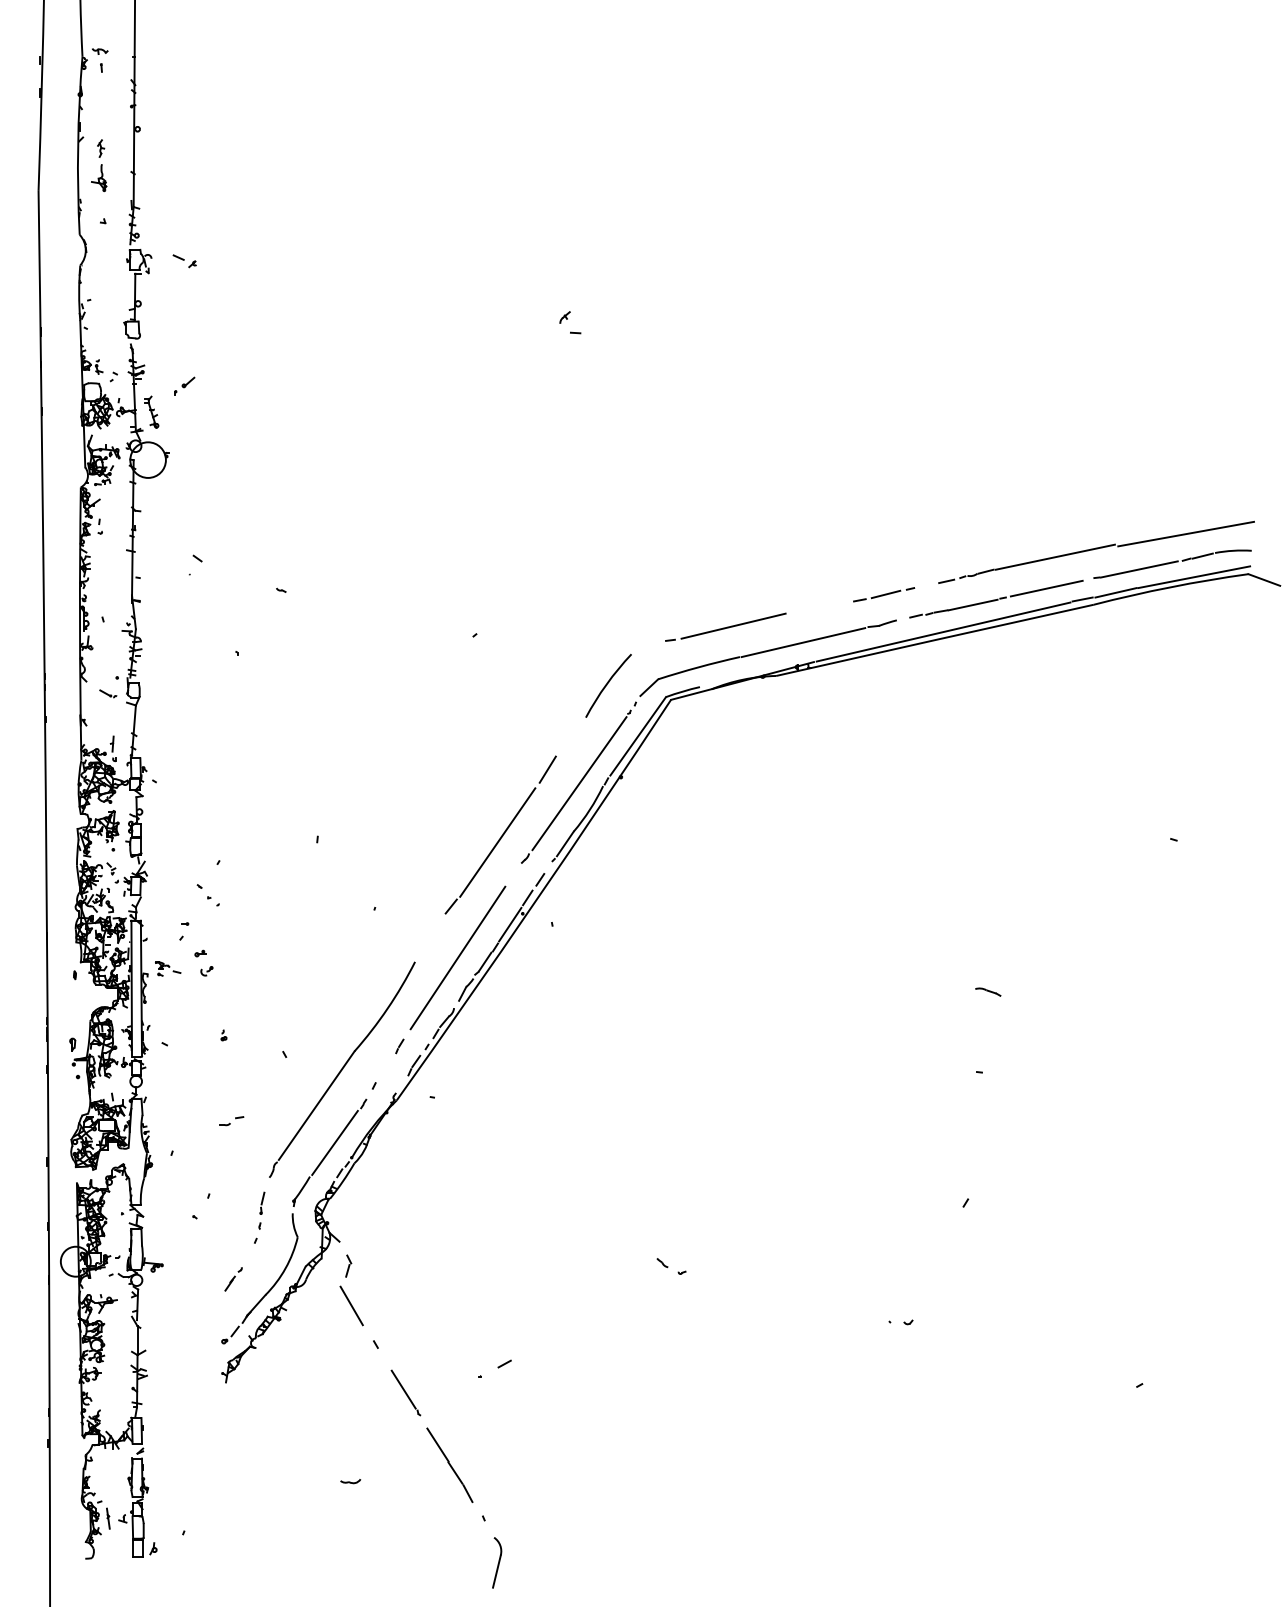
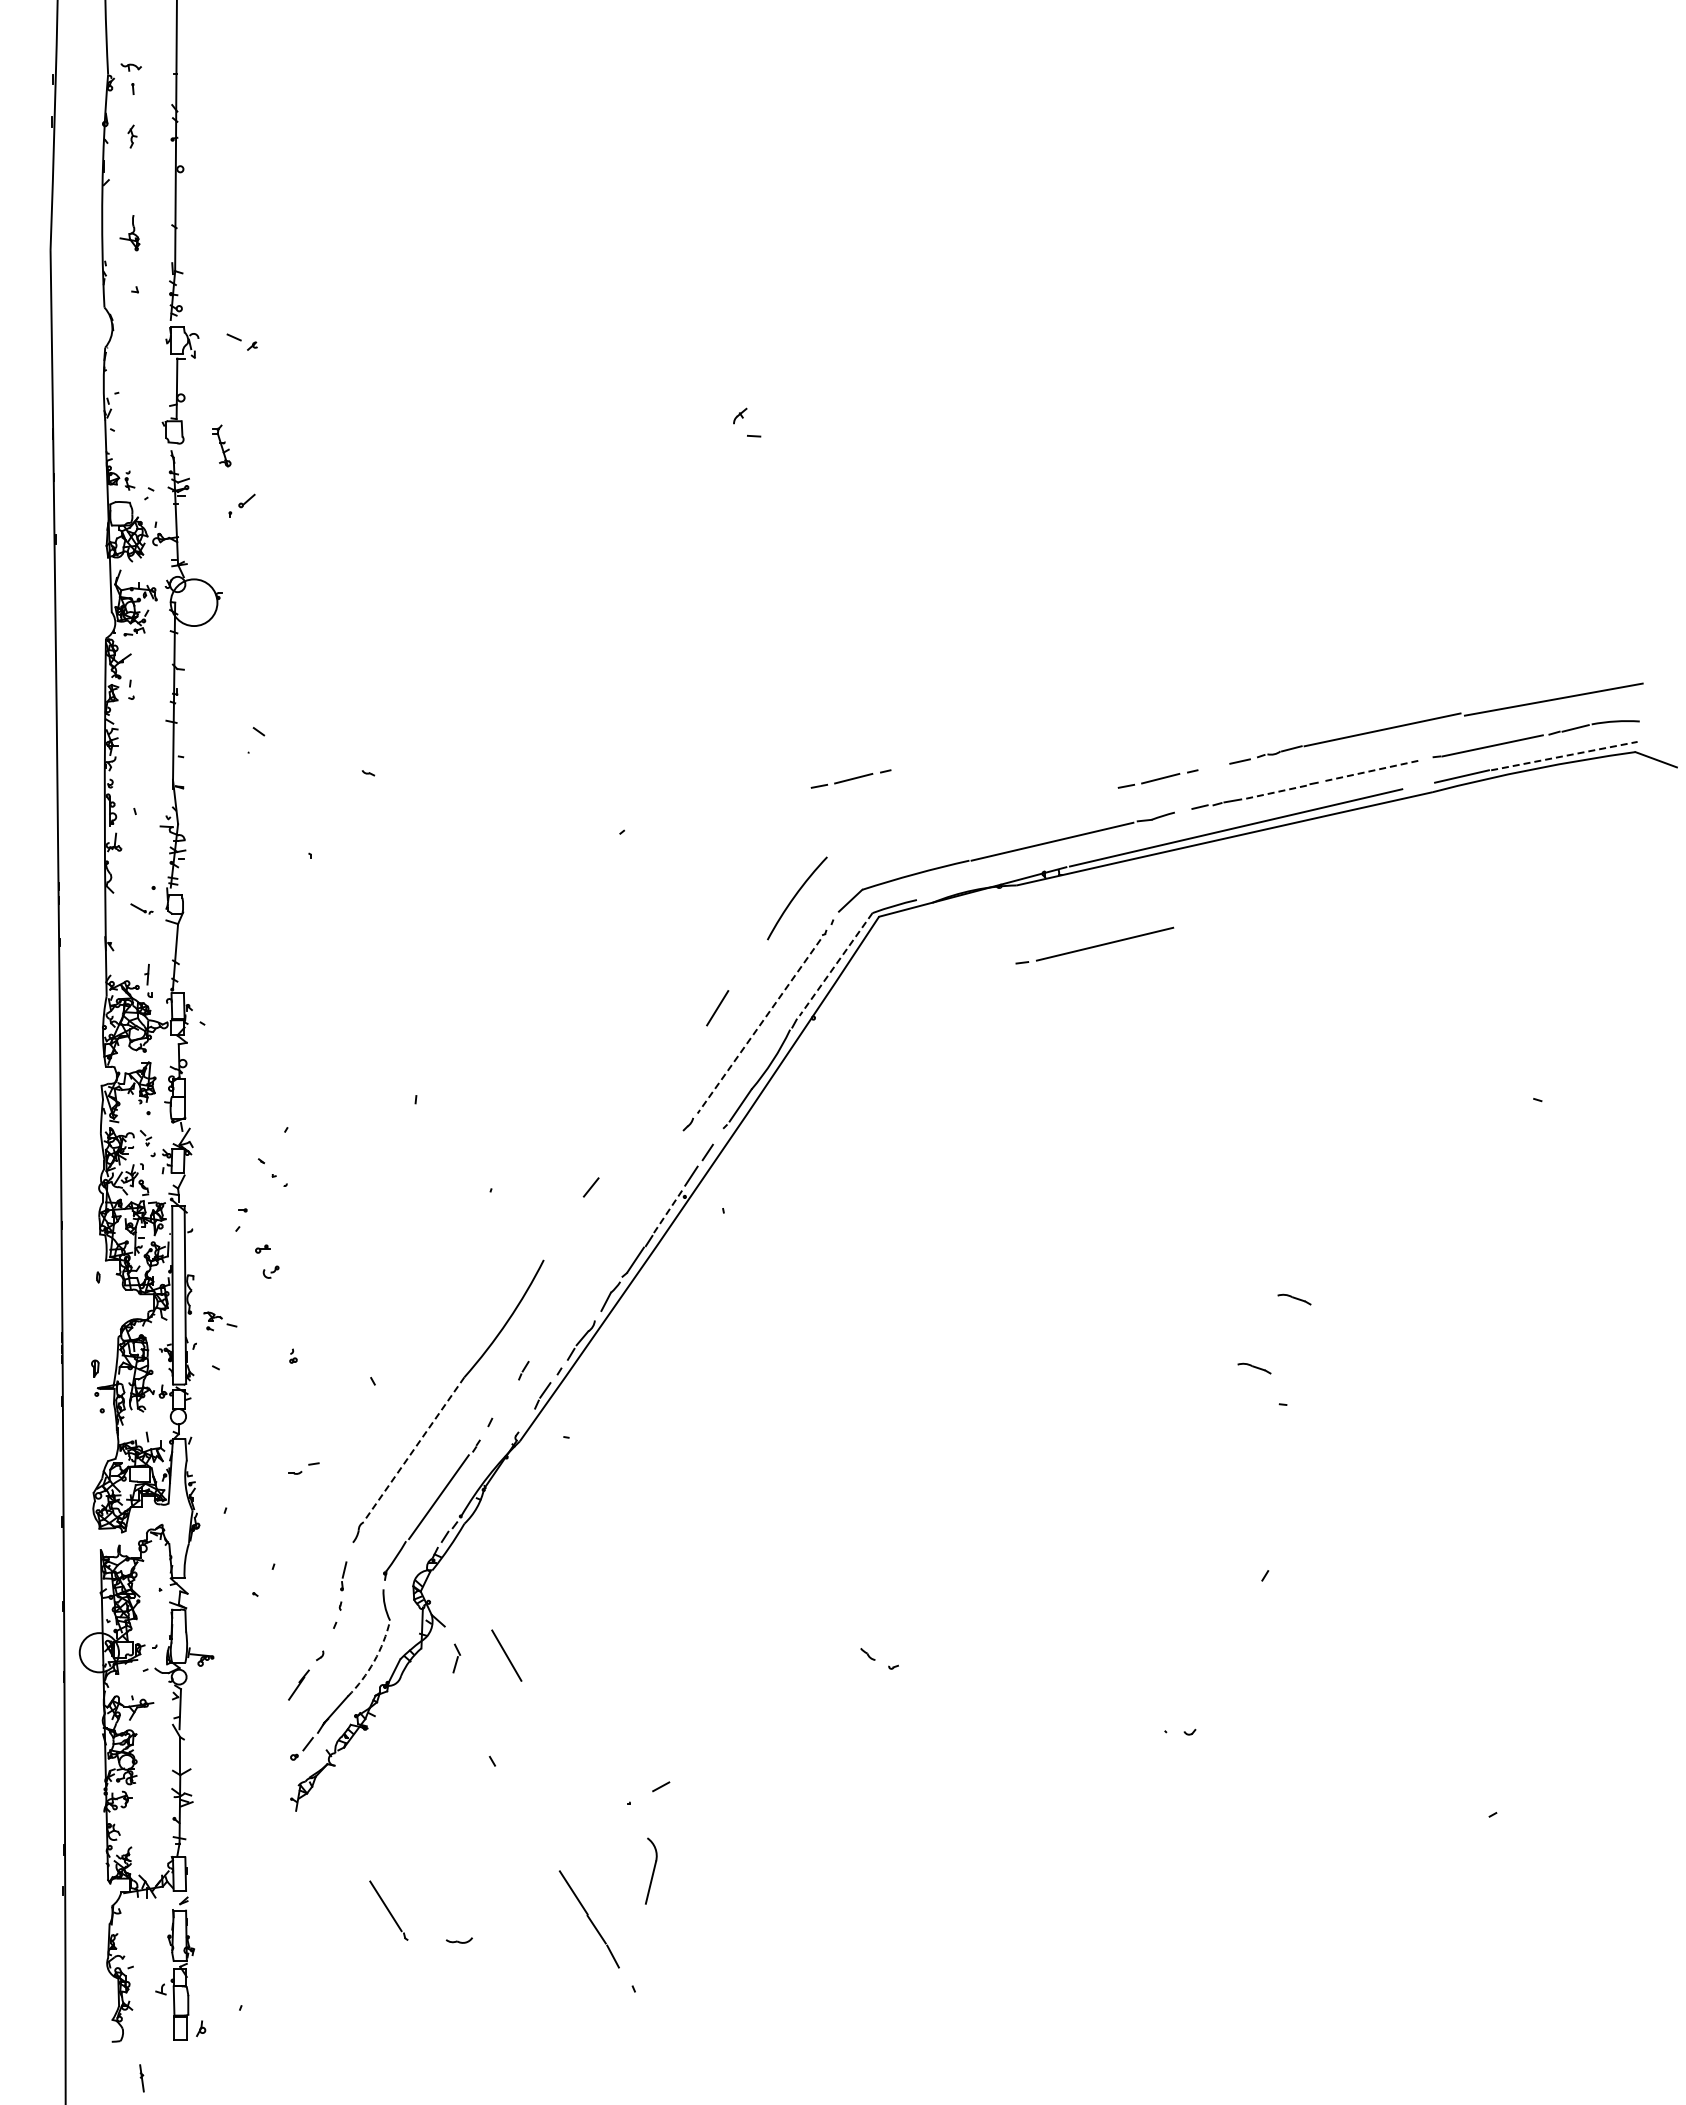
part: (101, 148) -> (132, 136), moved
part: (151, 411) -> (221, 445), moved
line: (1194, 577) -> (1564, 756), solid -> dashed
line: (1046, 588) -> (1370, 771), solid -> dashed
part: (649, 594) -> (850, 778), added
line: (1082, 598) -> (1418, 784), removed
line: (972, 605) -> (1274, 792), solid -> dashed
part: (725, 627) -> (1094, 945), moved
line: (638, 736) -> (836, 964), solid -> dashed
line: (579, 783) -> (759, 1026), solid -> dashed
line: (497, 842) -> (651, 1103), removed
line: (510, 924) -> (668, 1210), solid -> dashed
line: (457, 957) -> (599, 1254), removed
part: (168, 969) -> (220, 1321), moved
part: (957, 1044) -> (1254, 1368), added
line: (316, 1105) -> (414, 1448), solid -> dashed
arc: (285, 1268) -> (374, 1661), solid -> dashed
part: (233, 1279) -> (305, 1675), size x1.6
line: (351, 1305) -> (506, 1655), moved
line: (405, 1392) -> (388, 1910), moved
part: (107, 1518) -> (141, 2078), moved
part: (497, 1562) -> (651, 1870), moved

